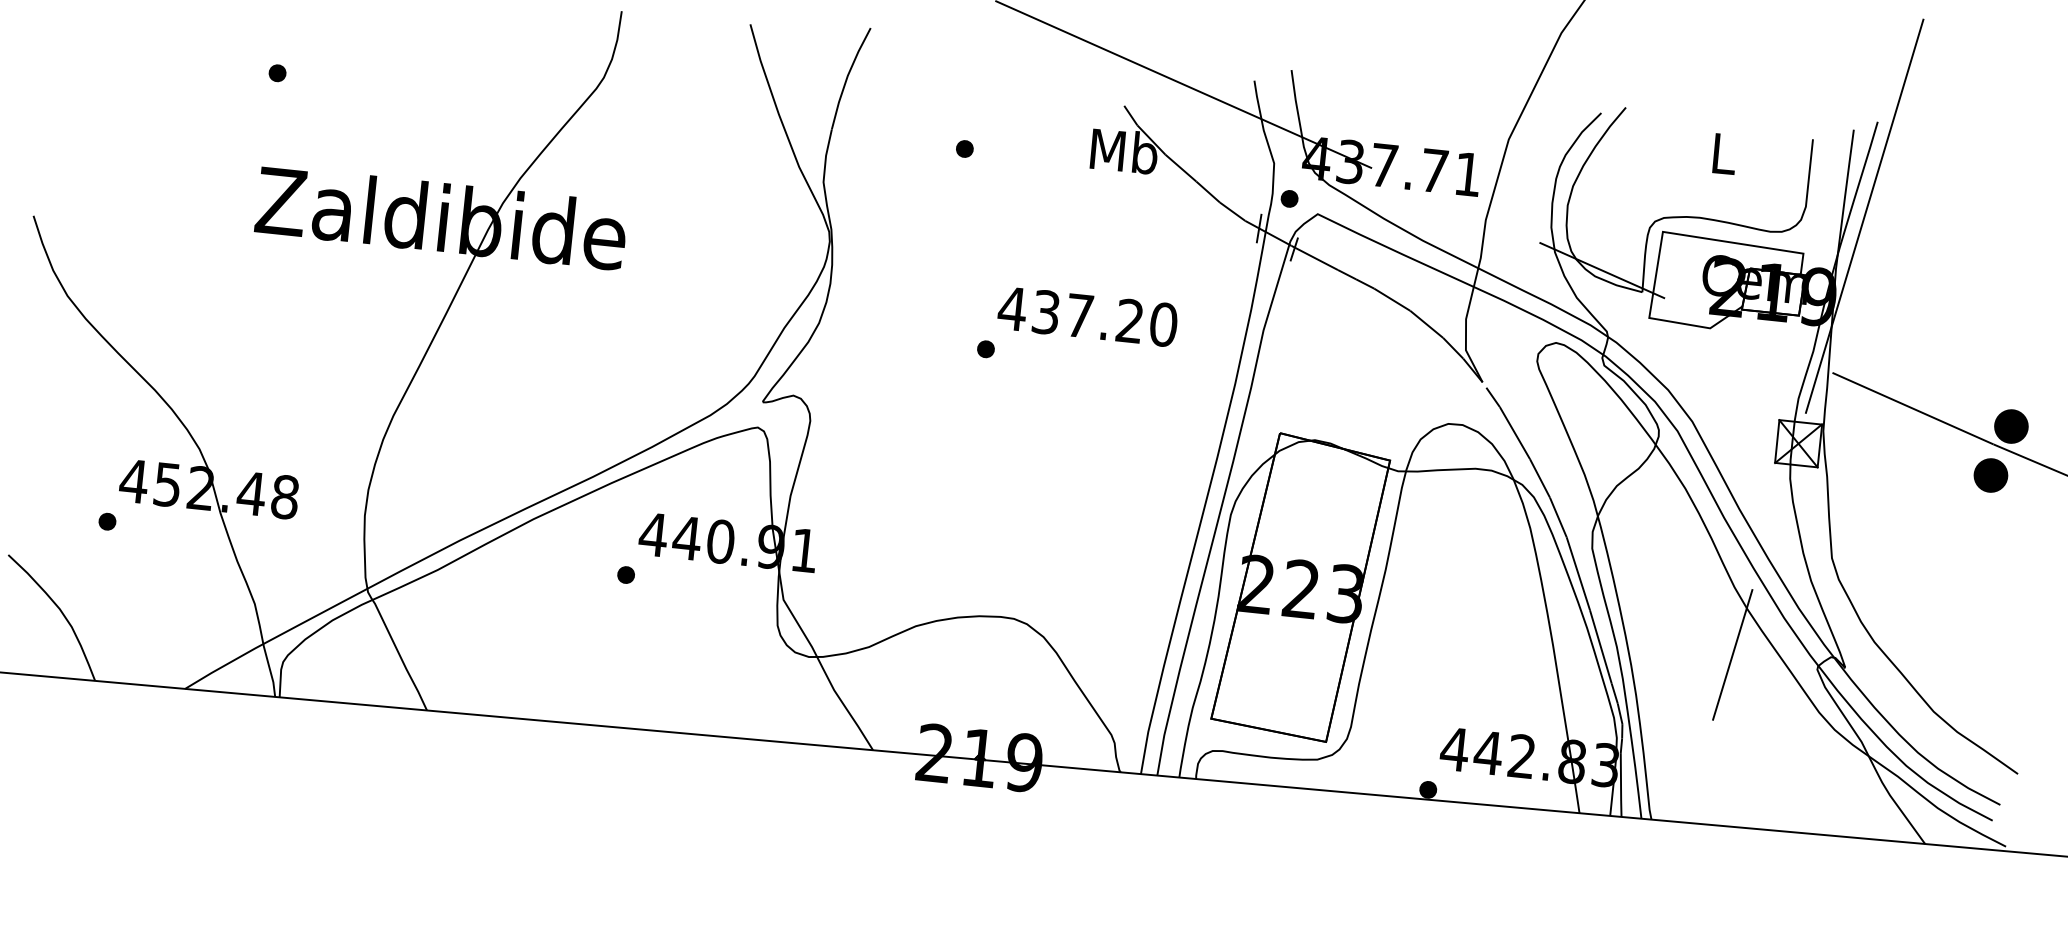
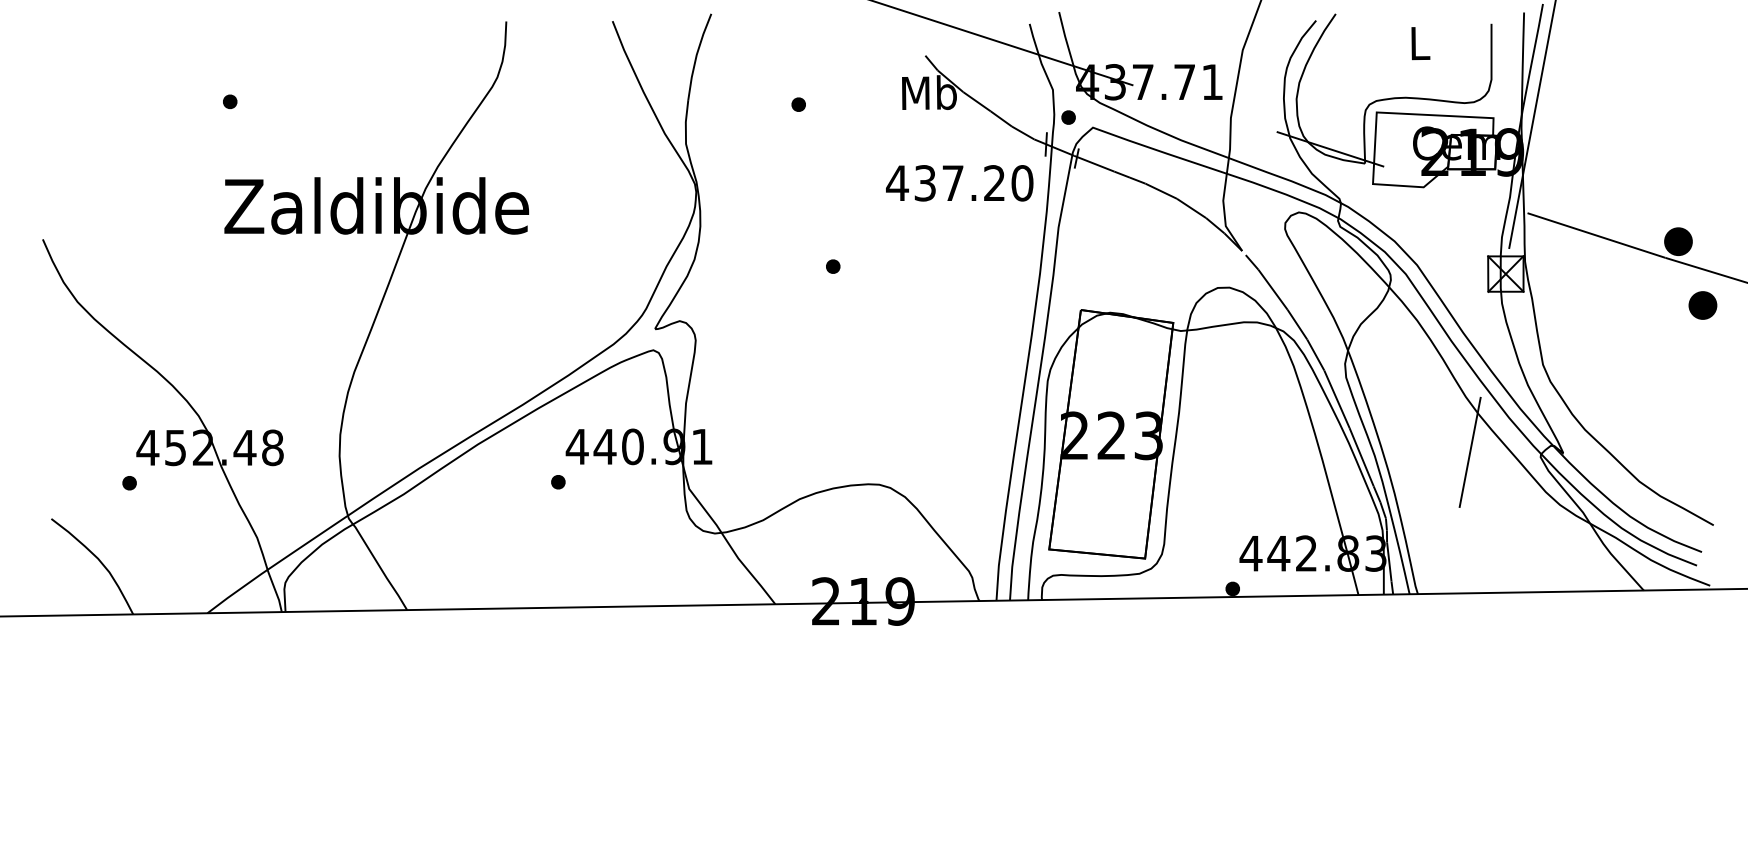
text: (1087, 316) -> (959, 183), moved
part: (1990, 475) -> (1702, 305), moved

